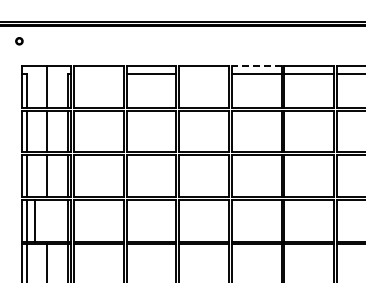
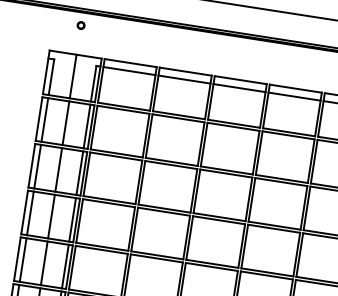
part: (19, 41) -> (81, 25), moved
line: (256, 66) -> (295, 89), dashed -> solid
line: (98, 73) -> (128, 70), added
line: (204, 73) -> (239, 87), added
line: (35, 220) -> (51, 216), moved

